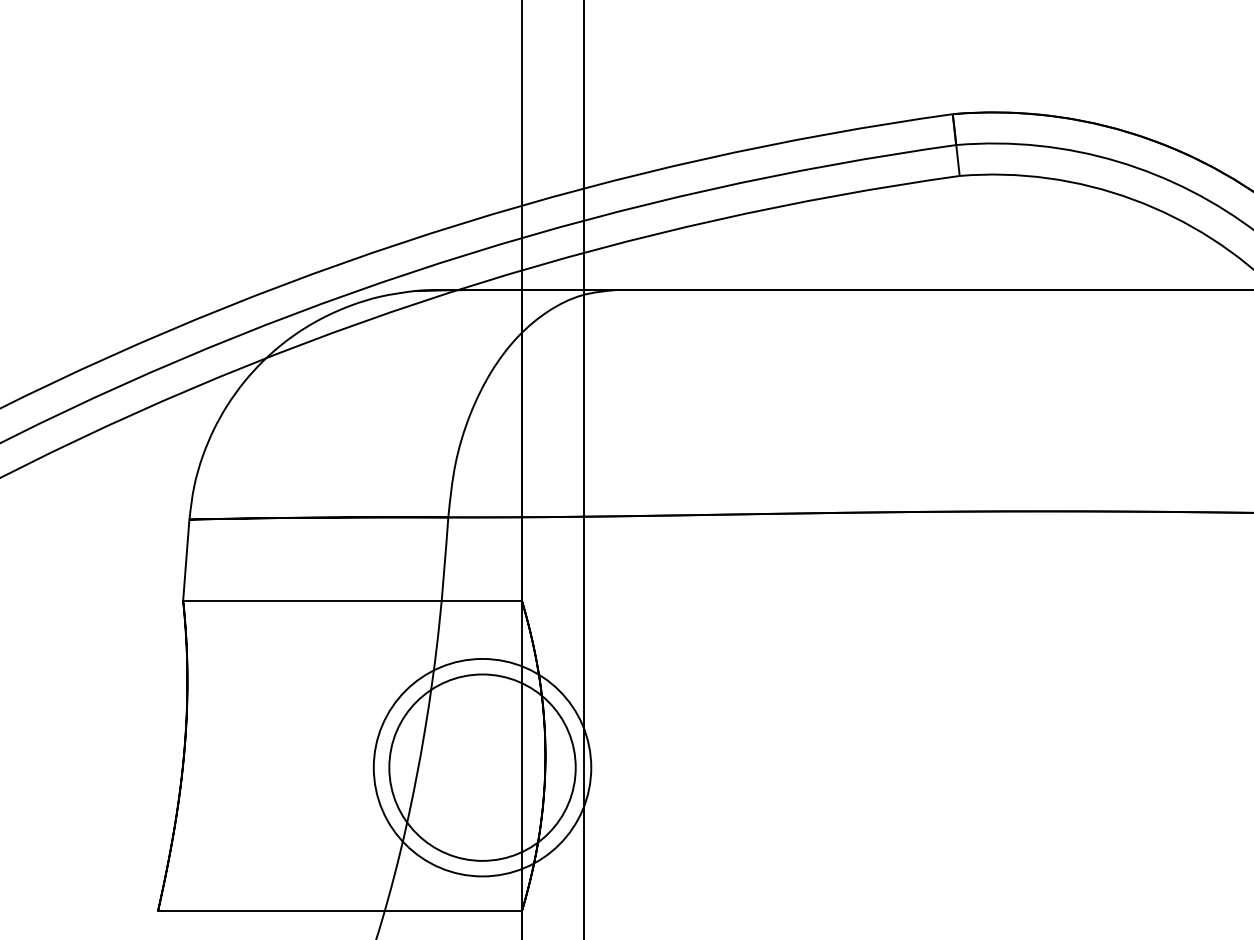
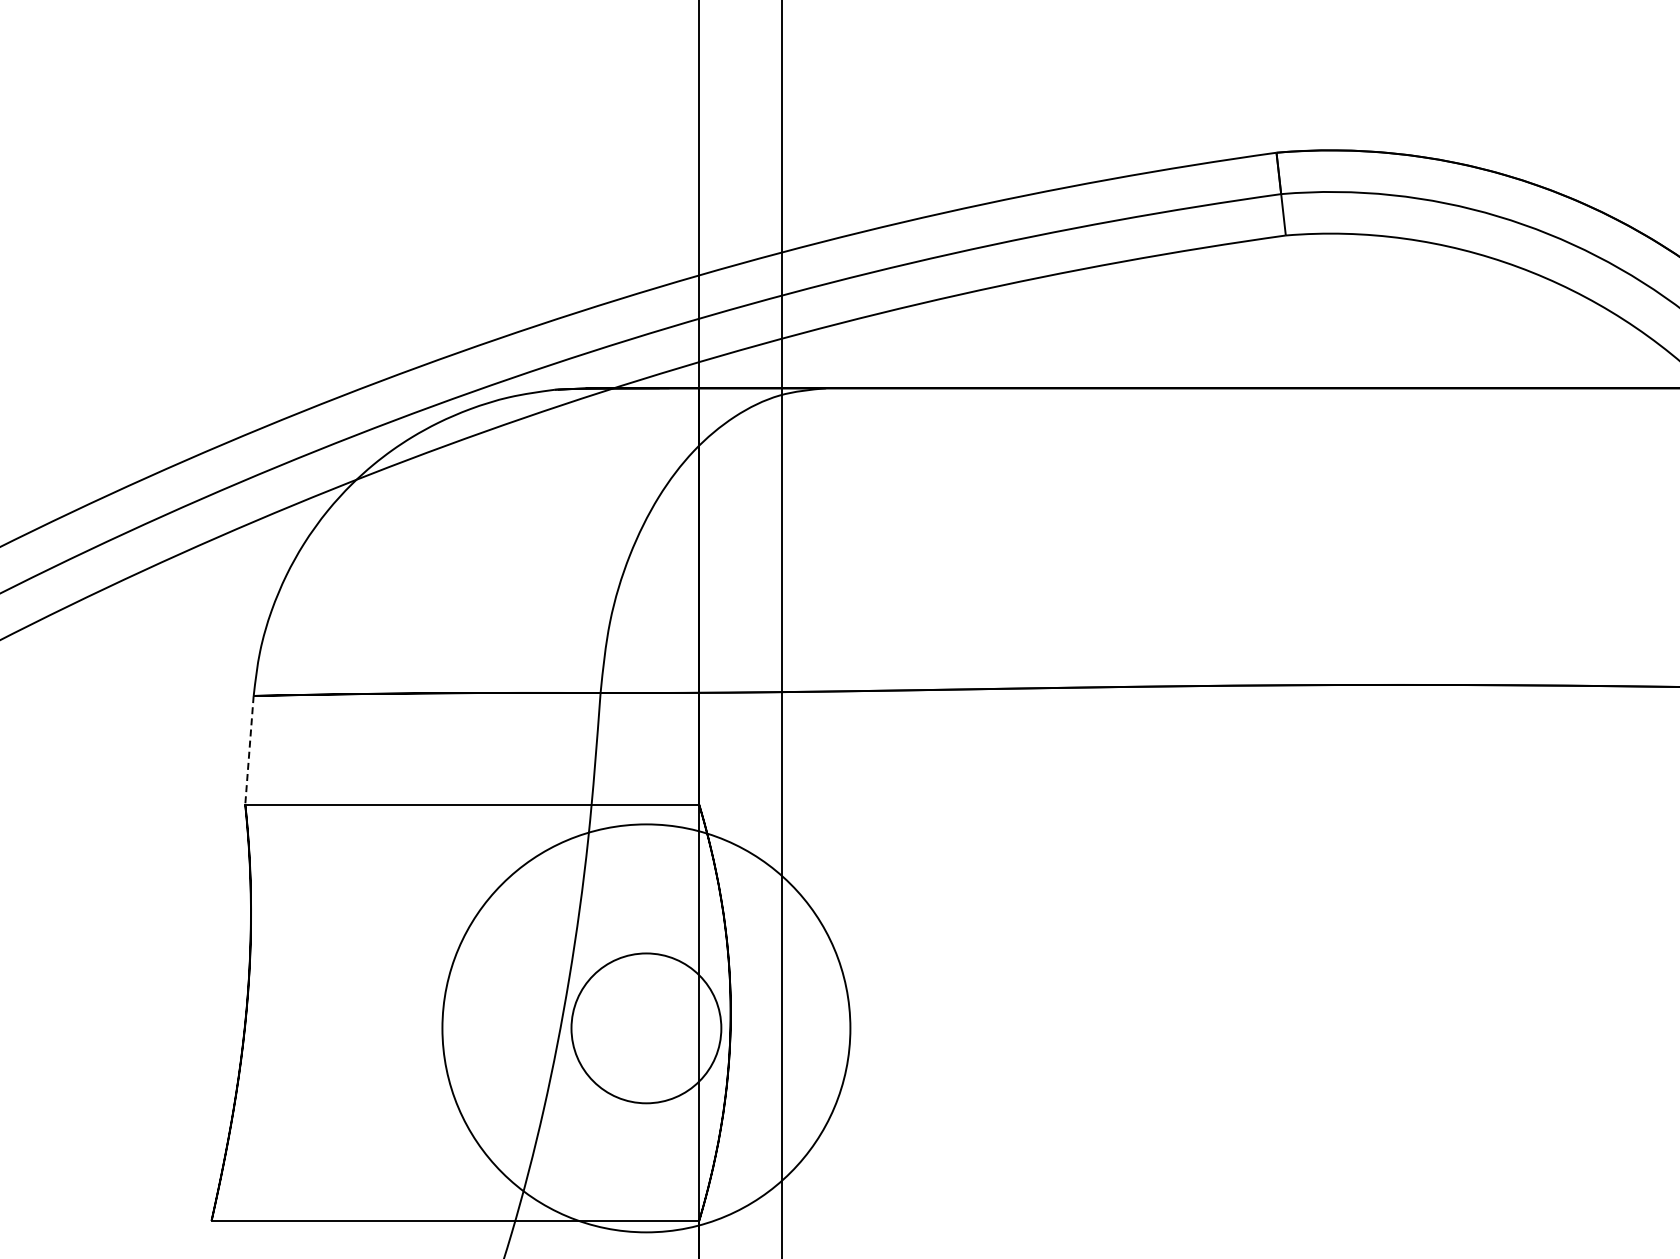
line: (186, 560) -> (249, 750), solid -> dashed
circle: (482, 767) -> (646, 1028), size x0.6
circle: (482, 767) -> (646, 1028), size x1.4

